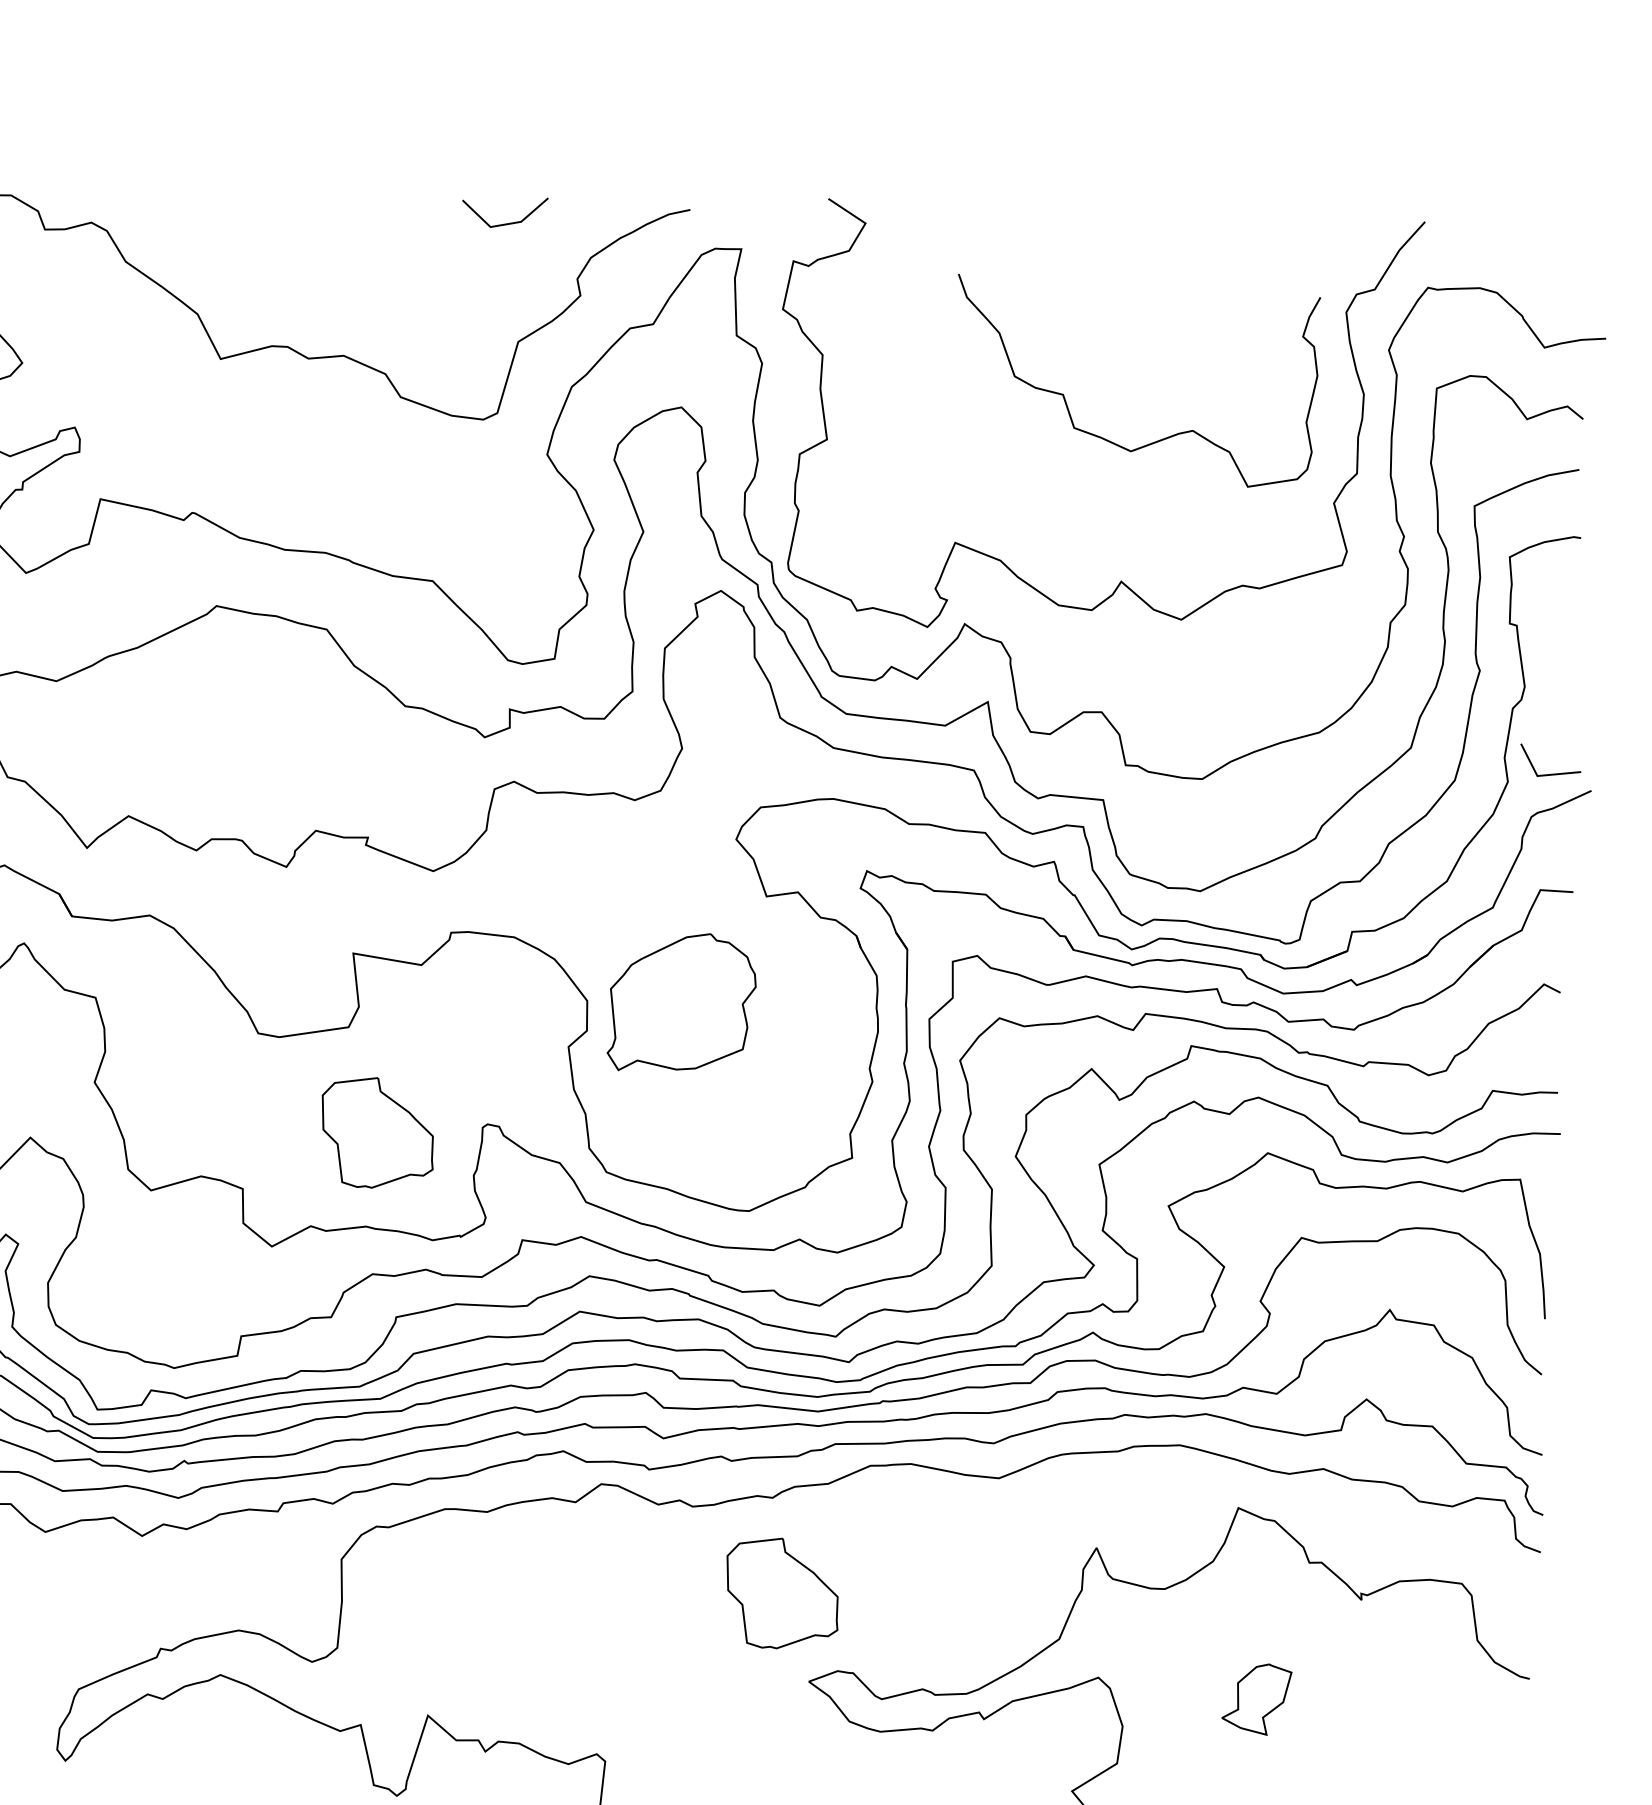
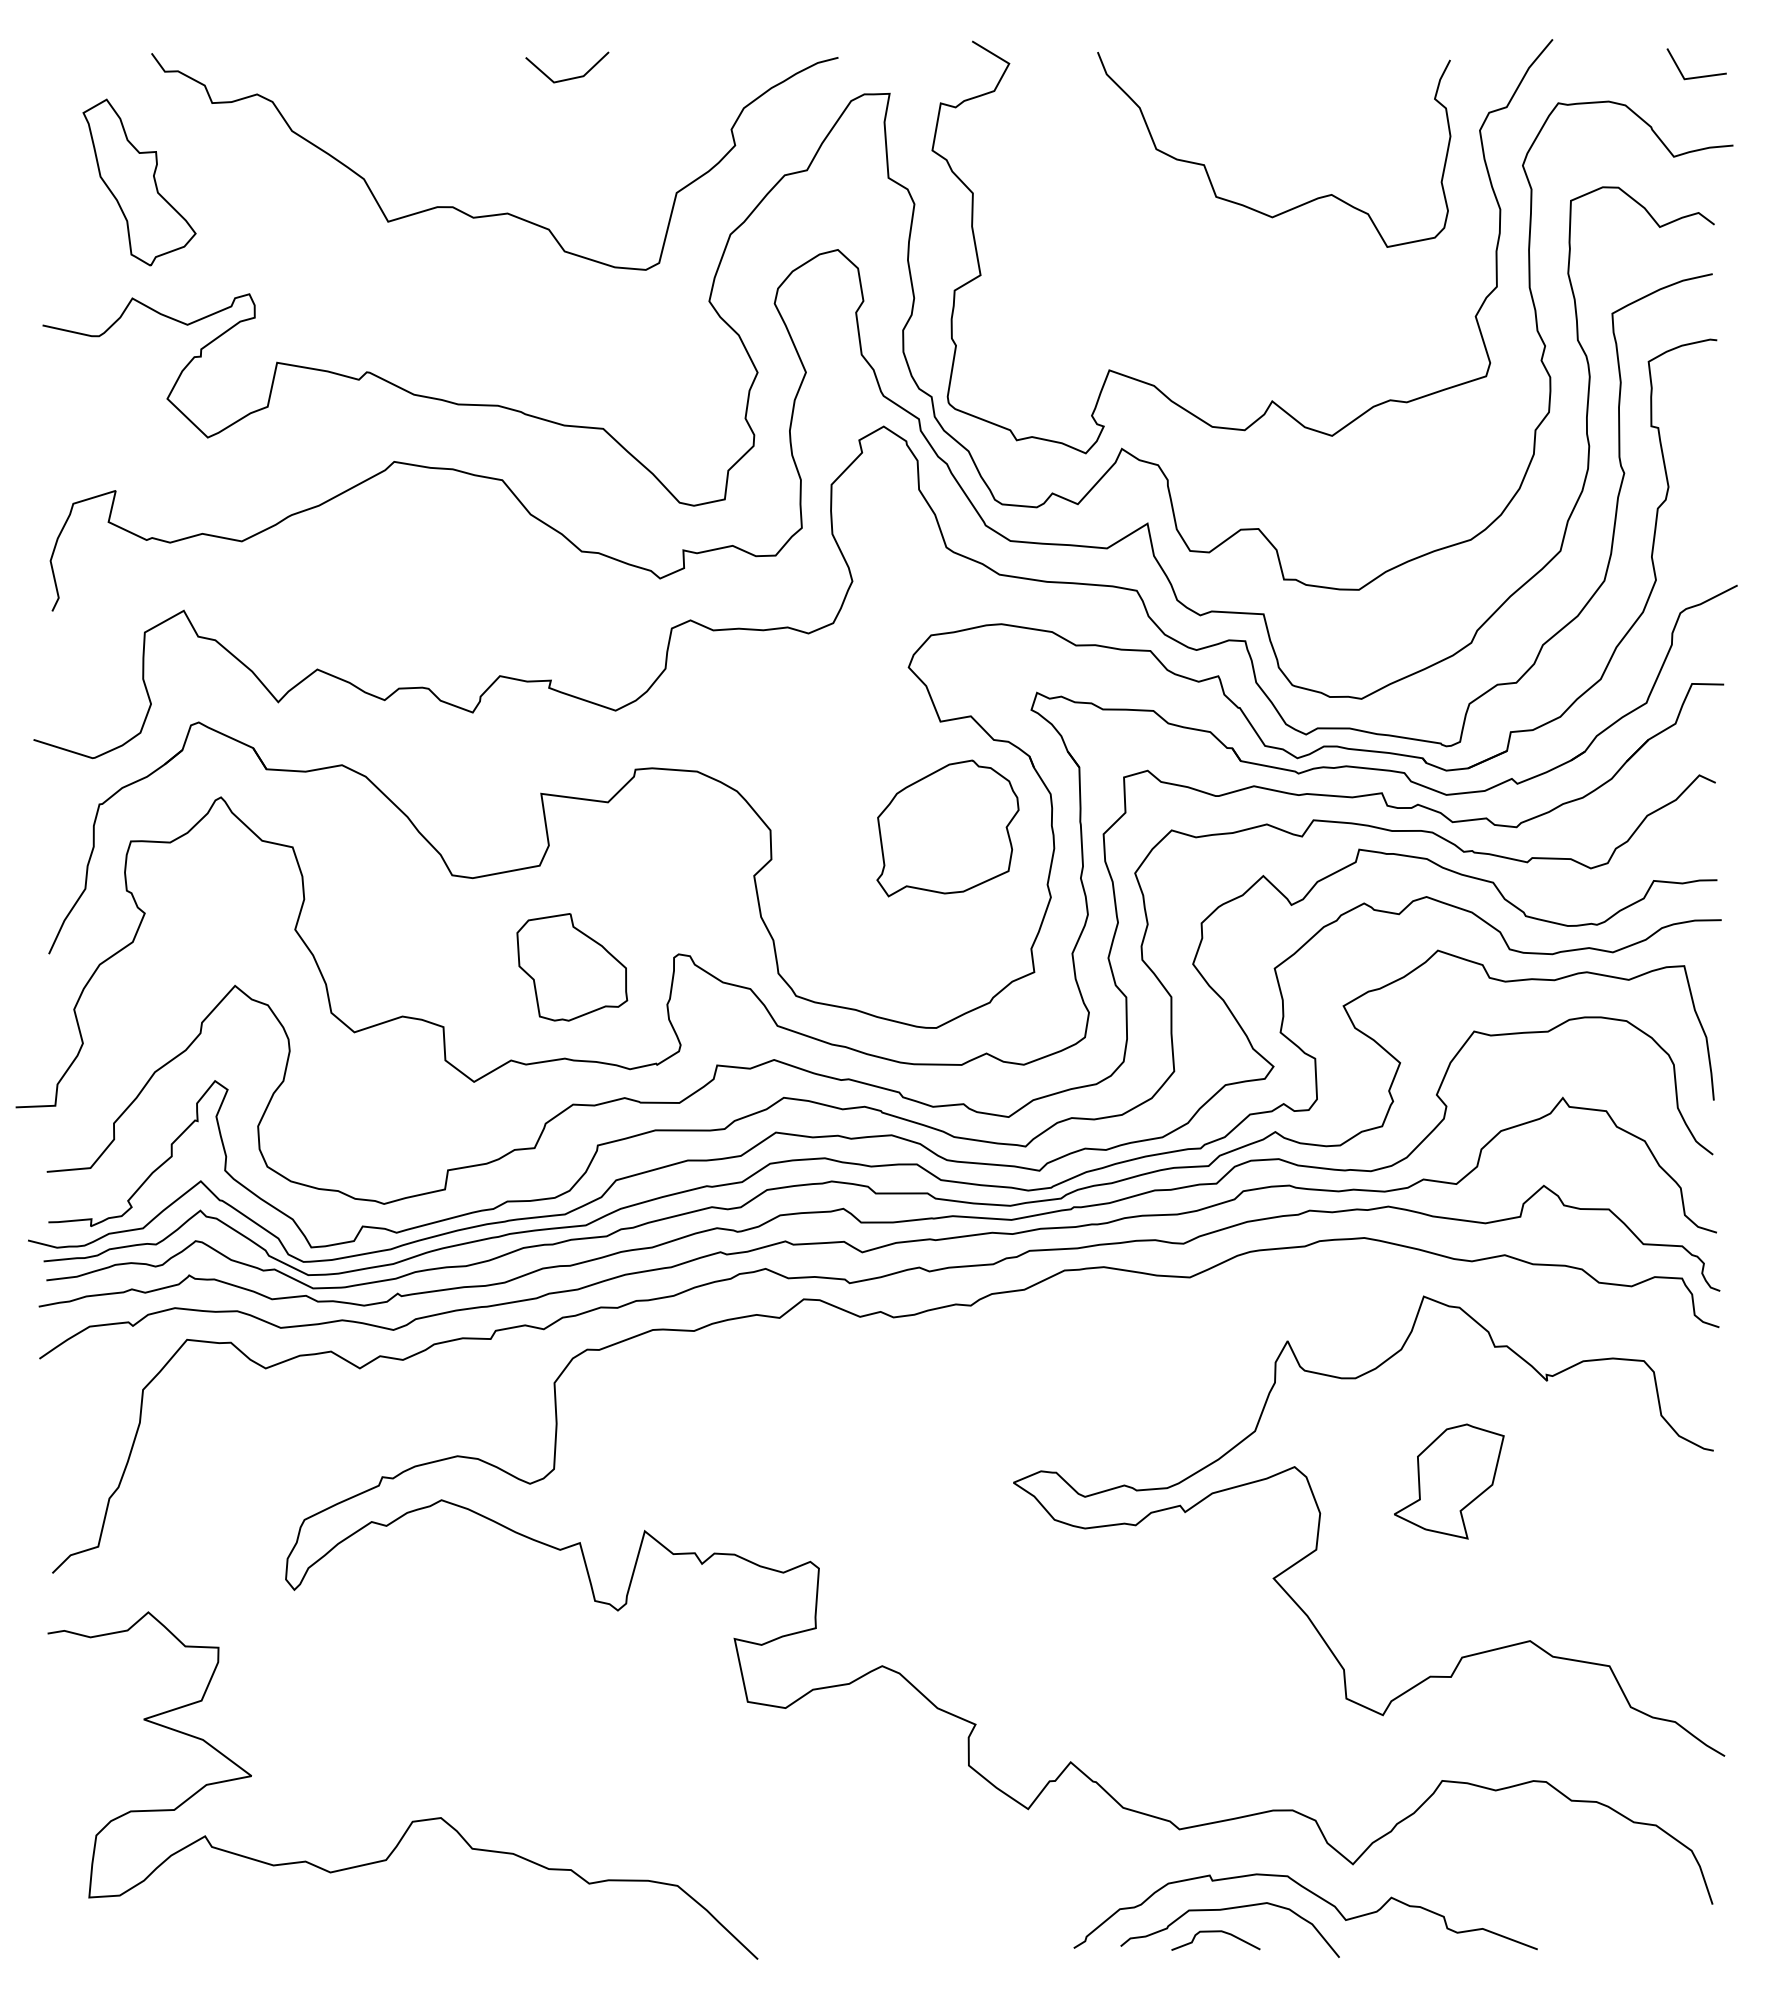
line: (508, 222) -> (571, 77), moved
curve: (1157, 440) -> (1297, 205), moved
line: (1549, 773) -> (1696, 76), moved
part: (681, 1002) -> (947, 828), moved
part: (782, 1593) -> (984, 1398), removed
part: (1256, 1699) -> (1449, 1481), size x1.67

